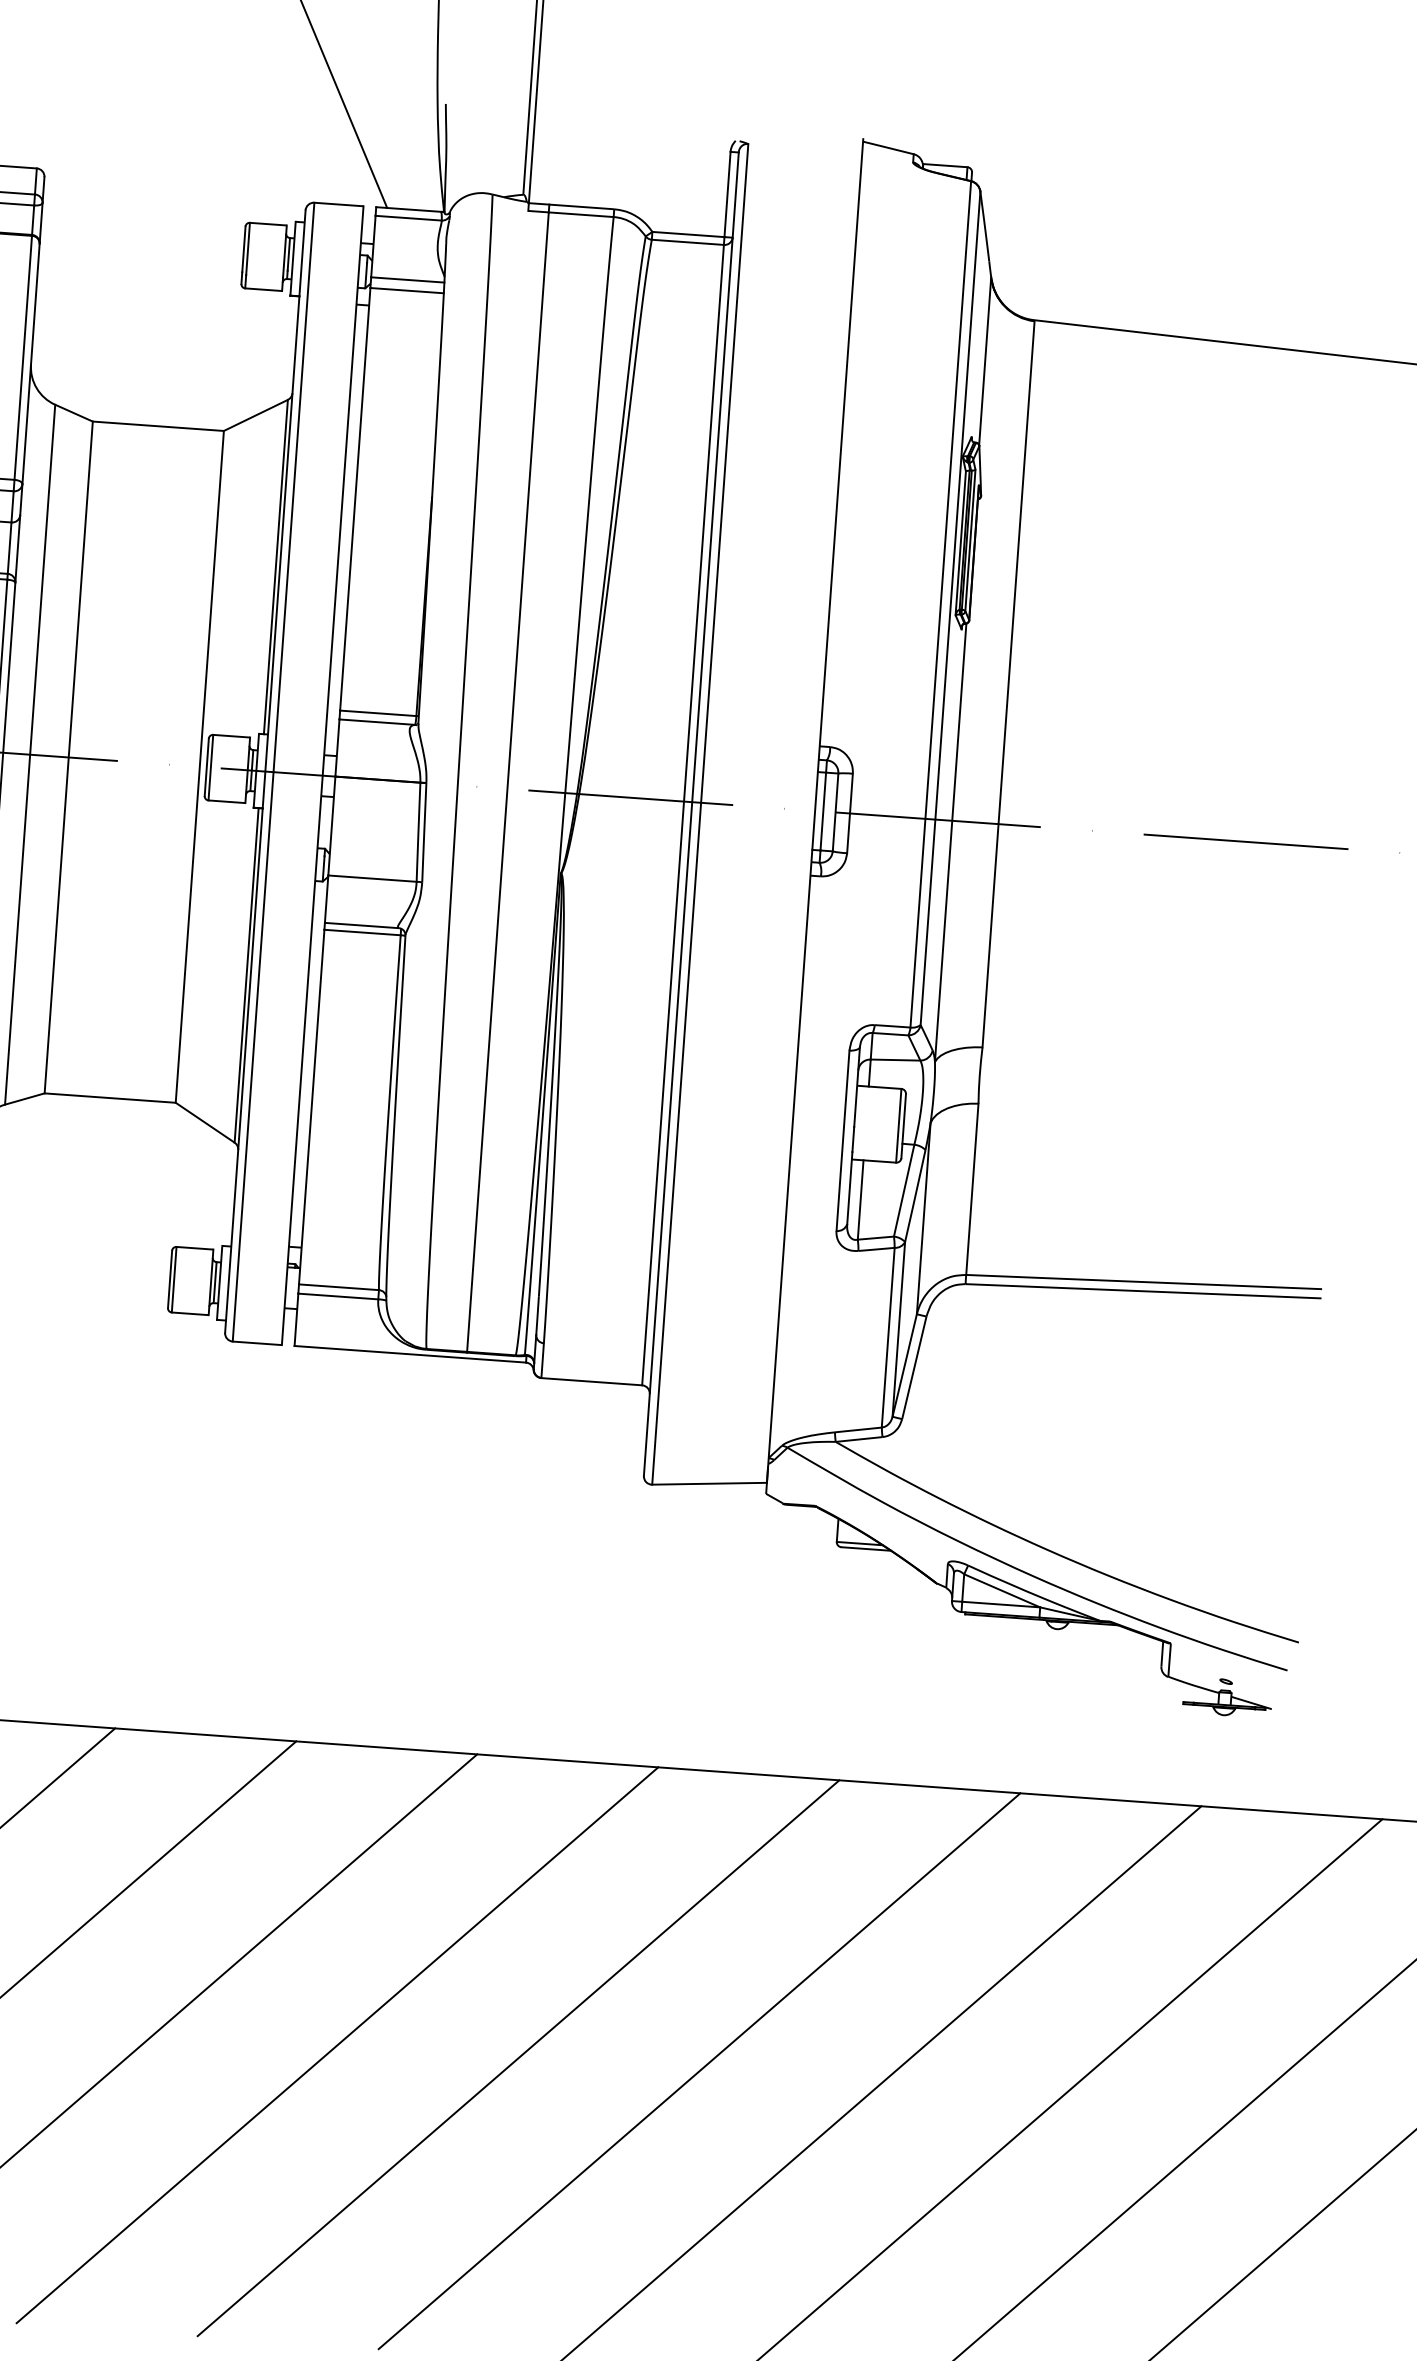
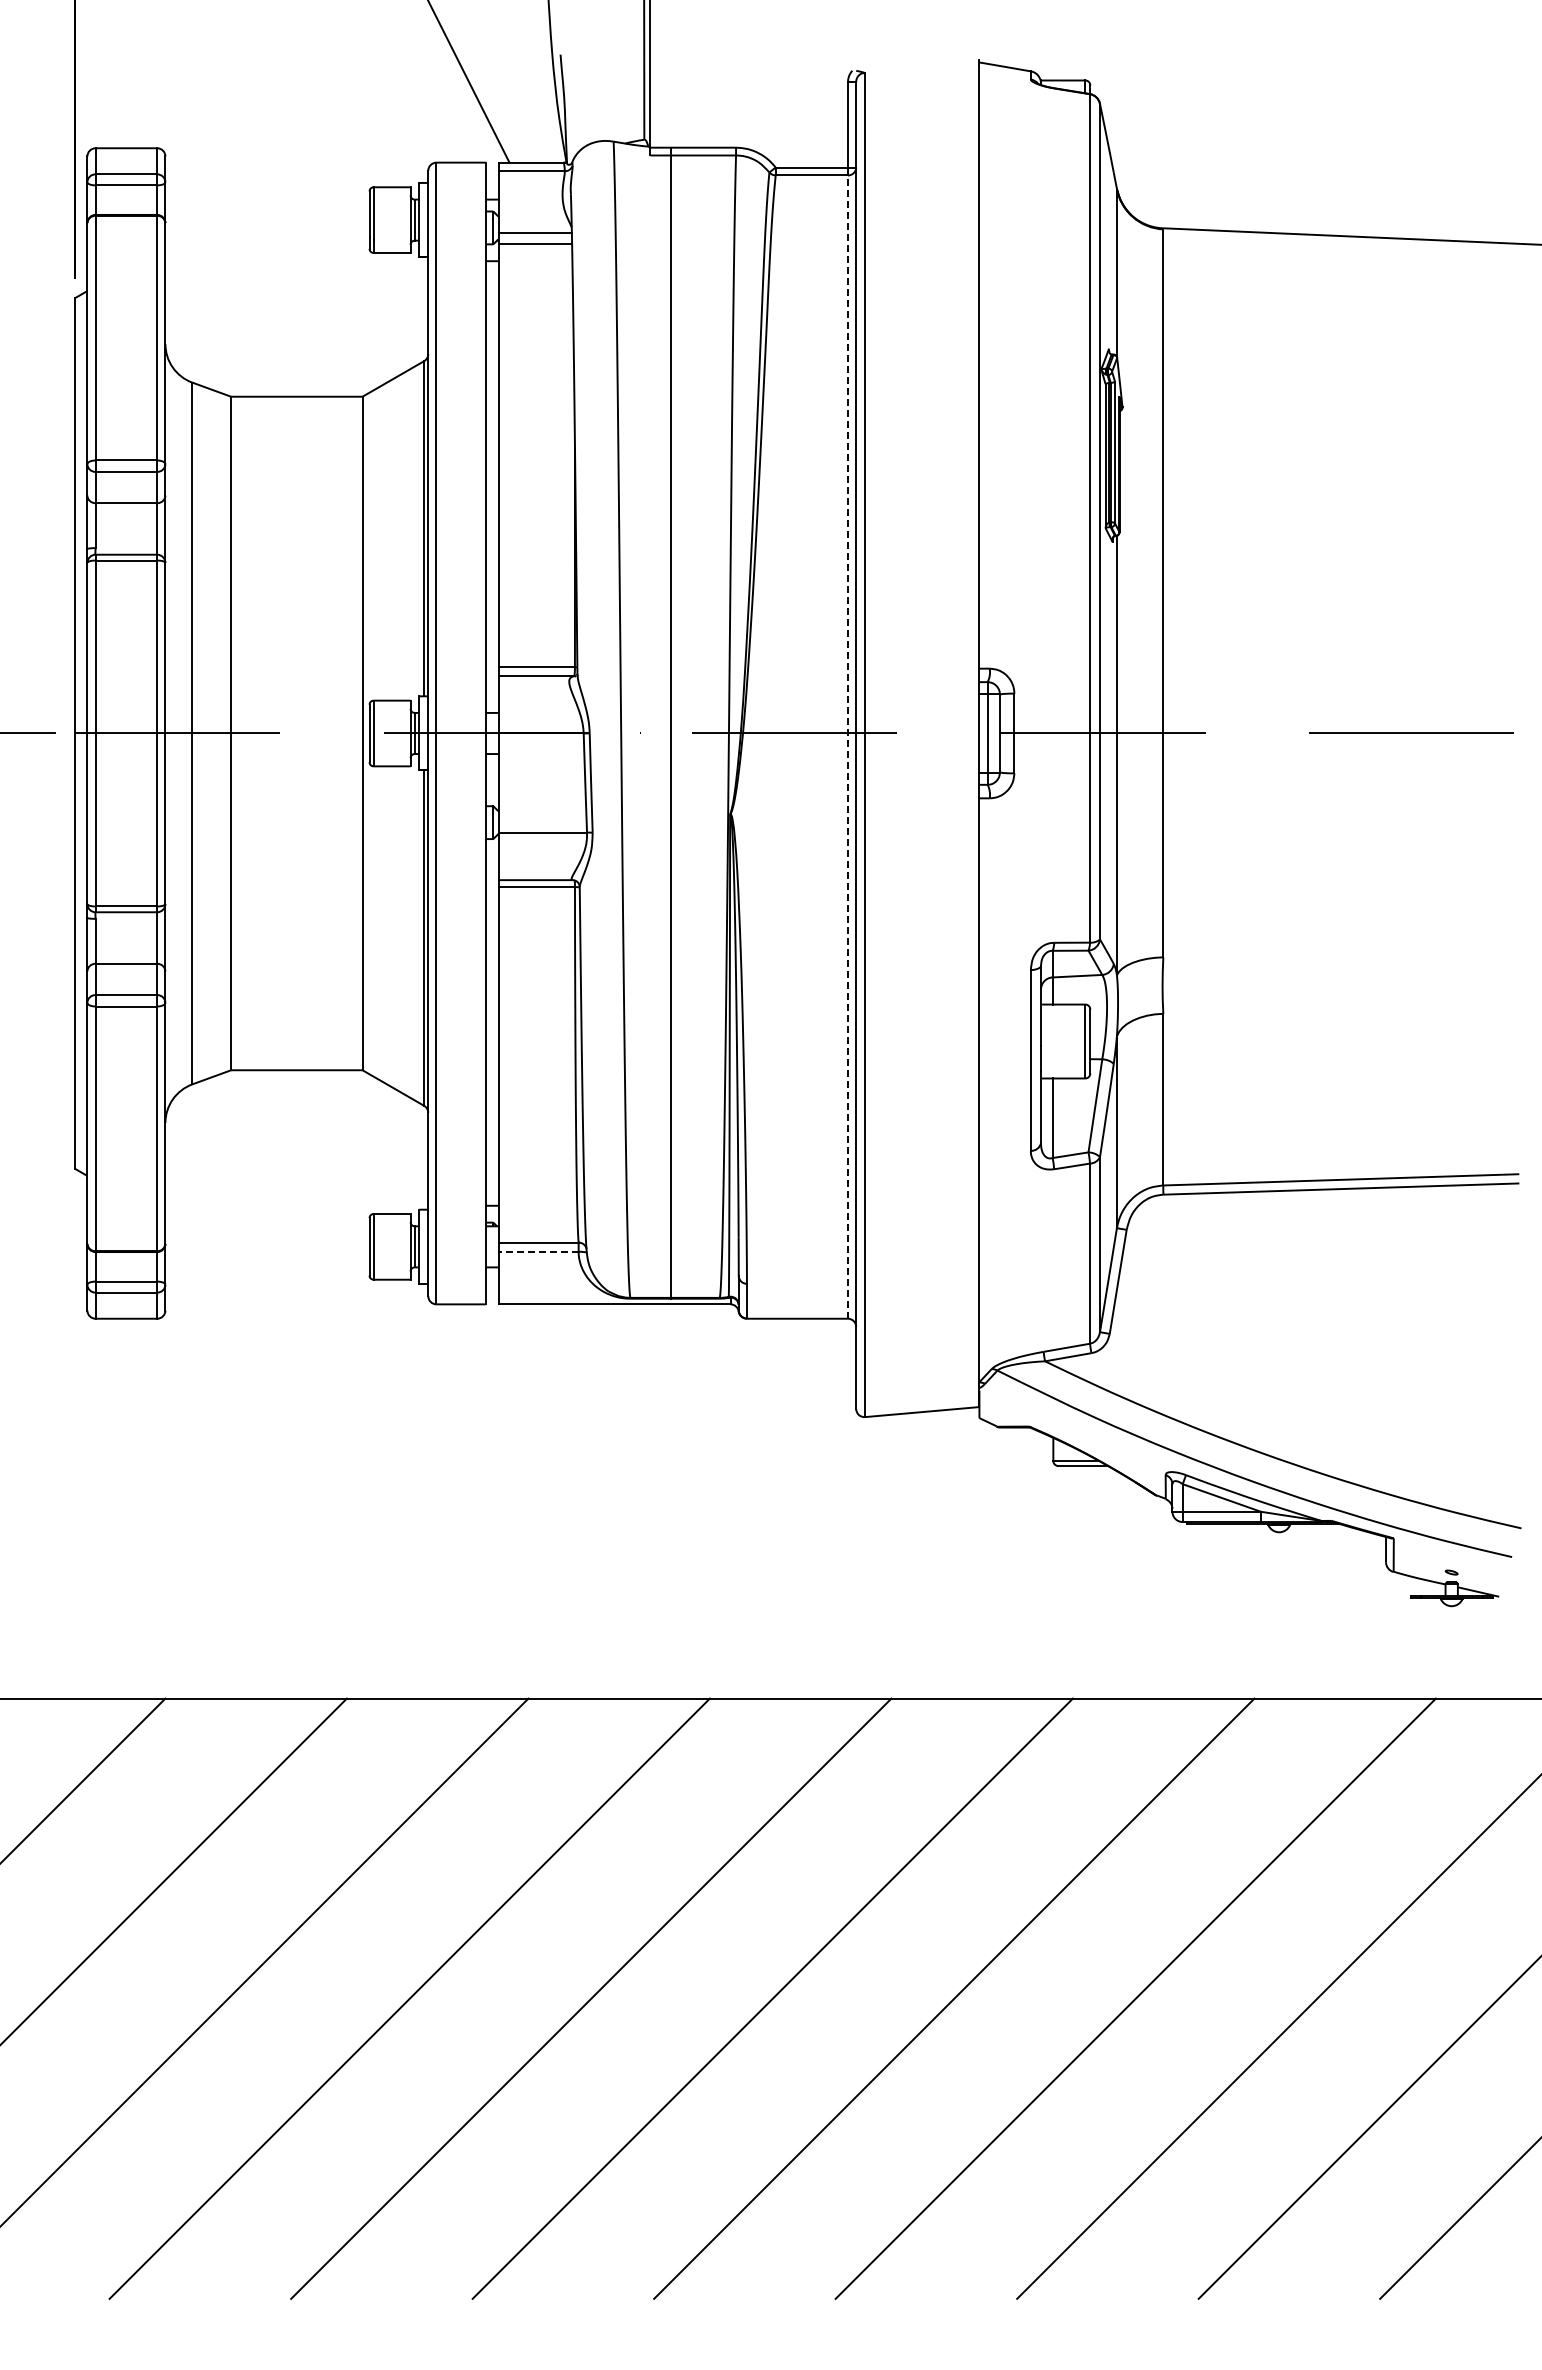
line: (683, 815) -> (848, 747), solid -> dashed
line: (338, 1296) -> (538, 1251), solid -> dashed

